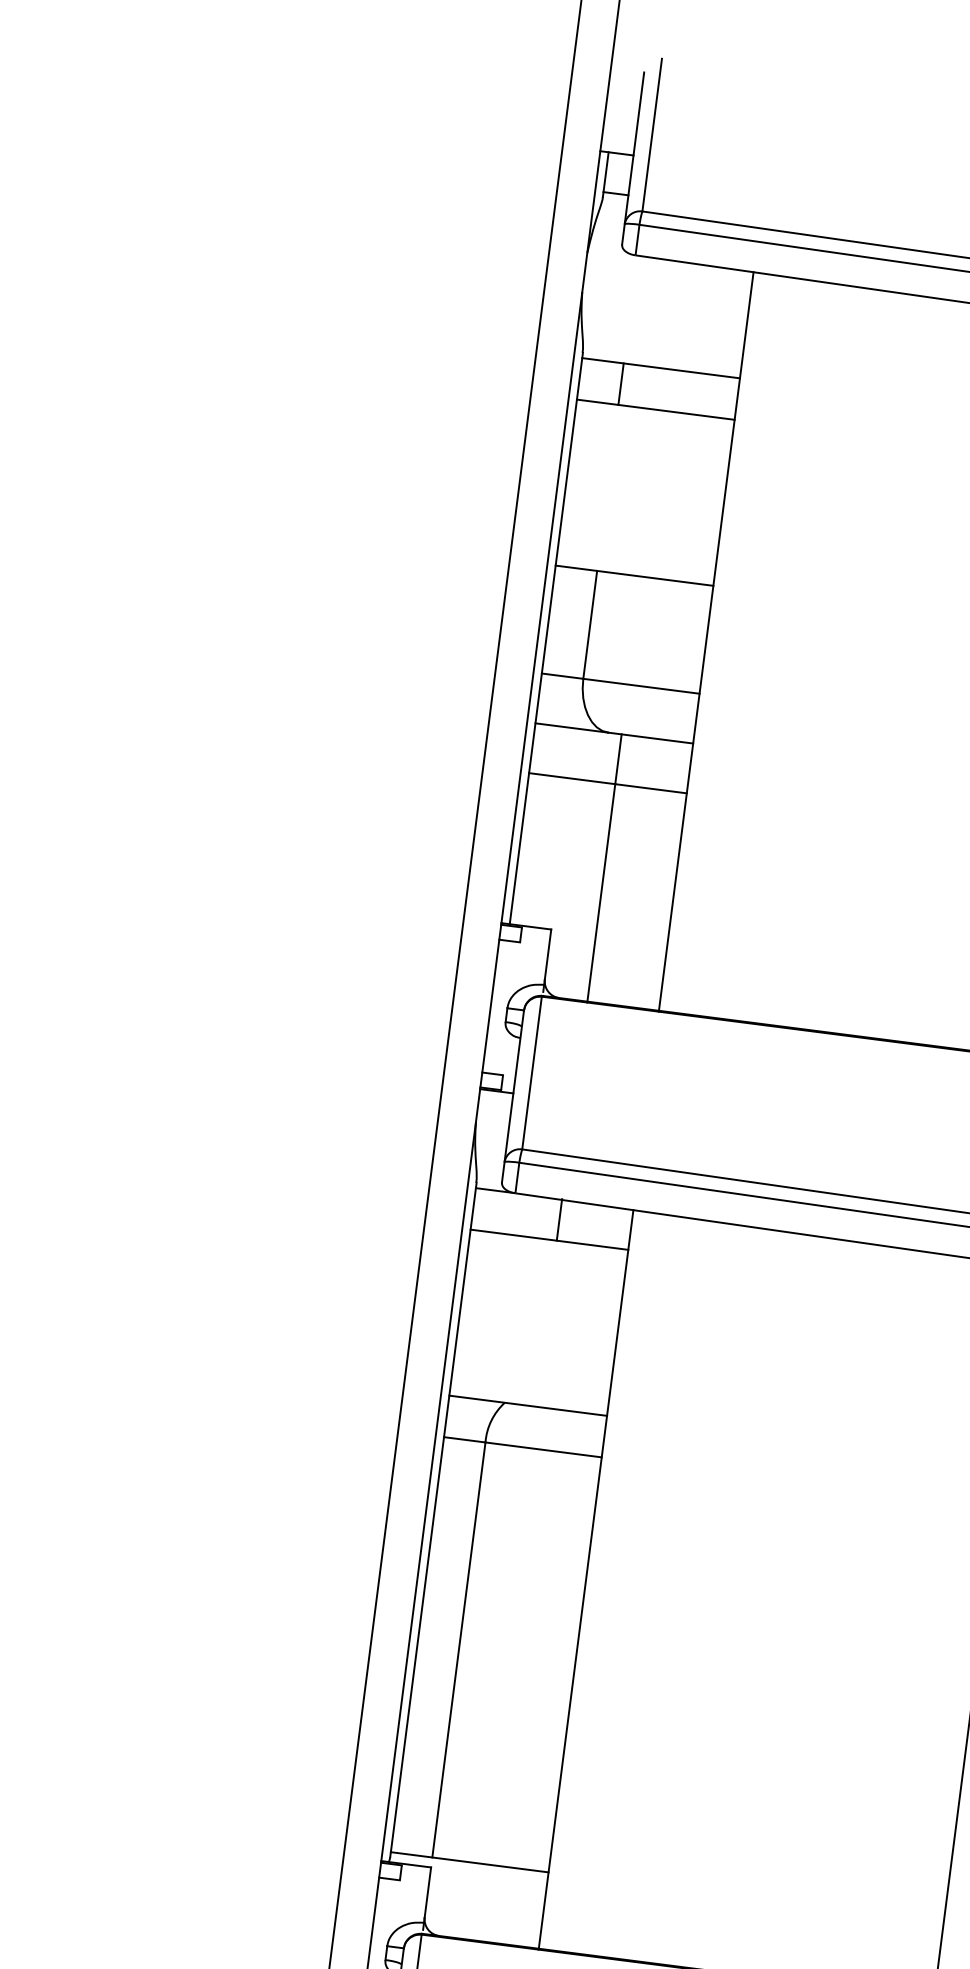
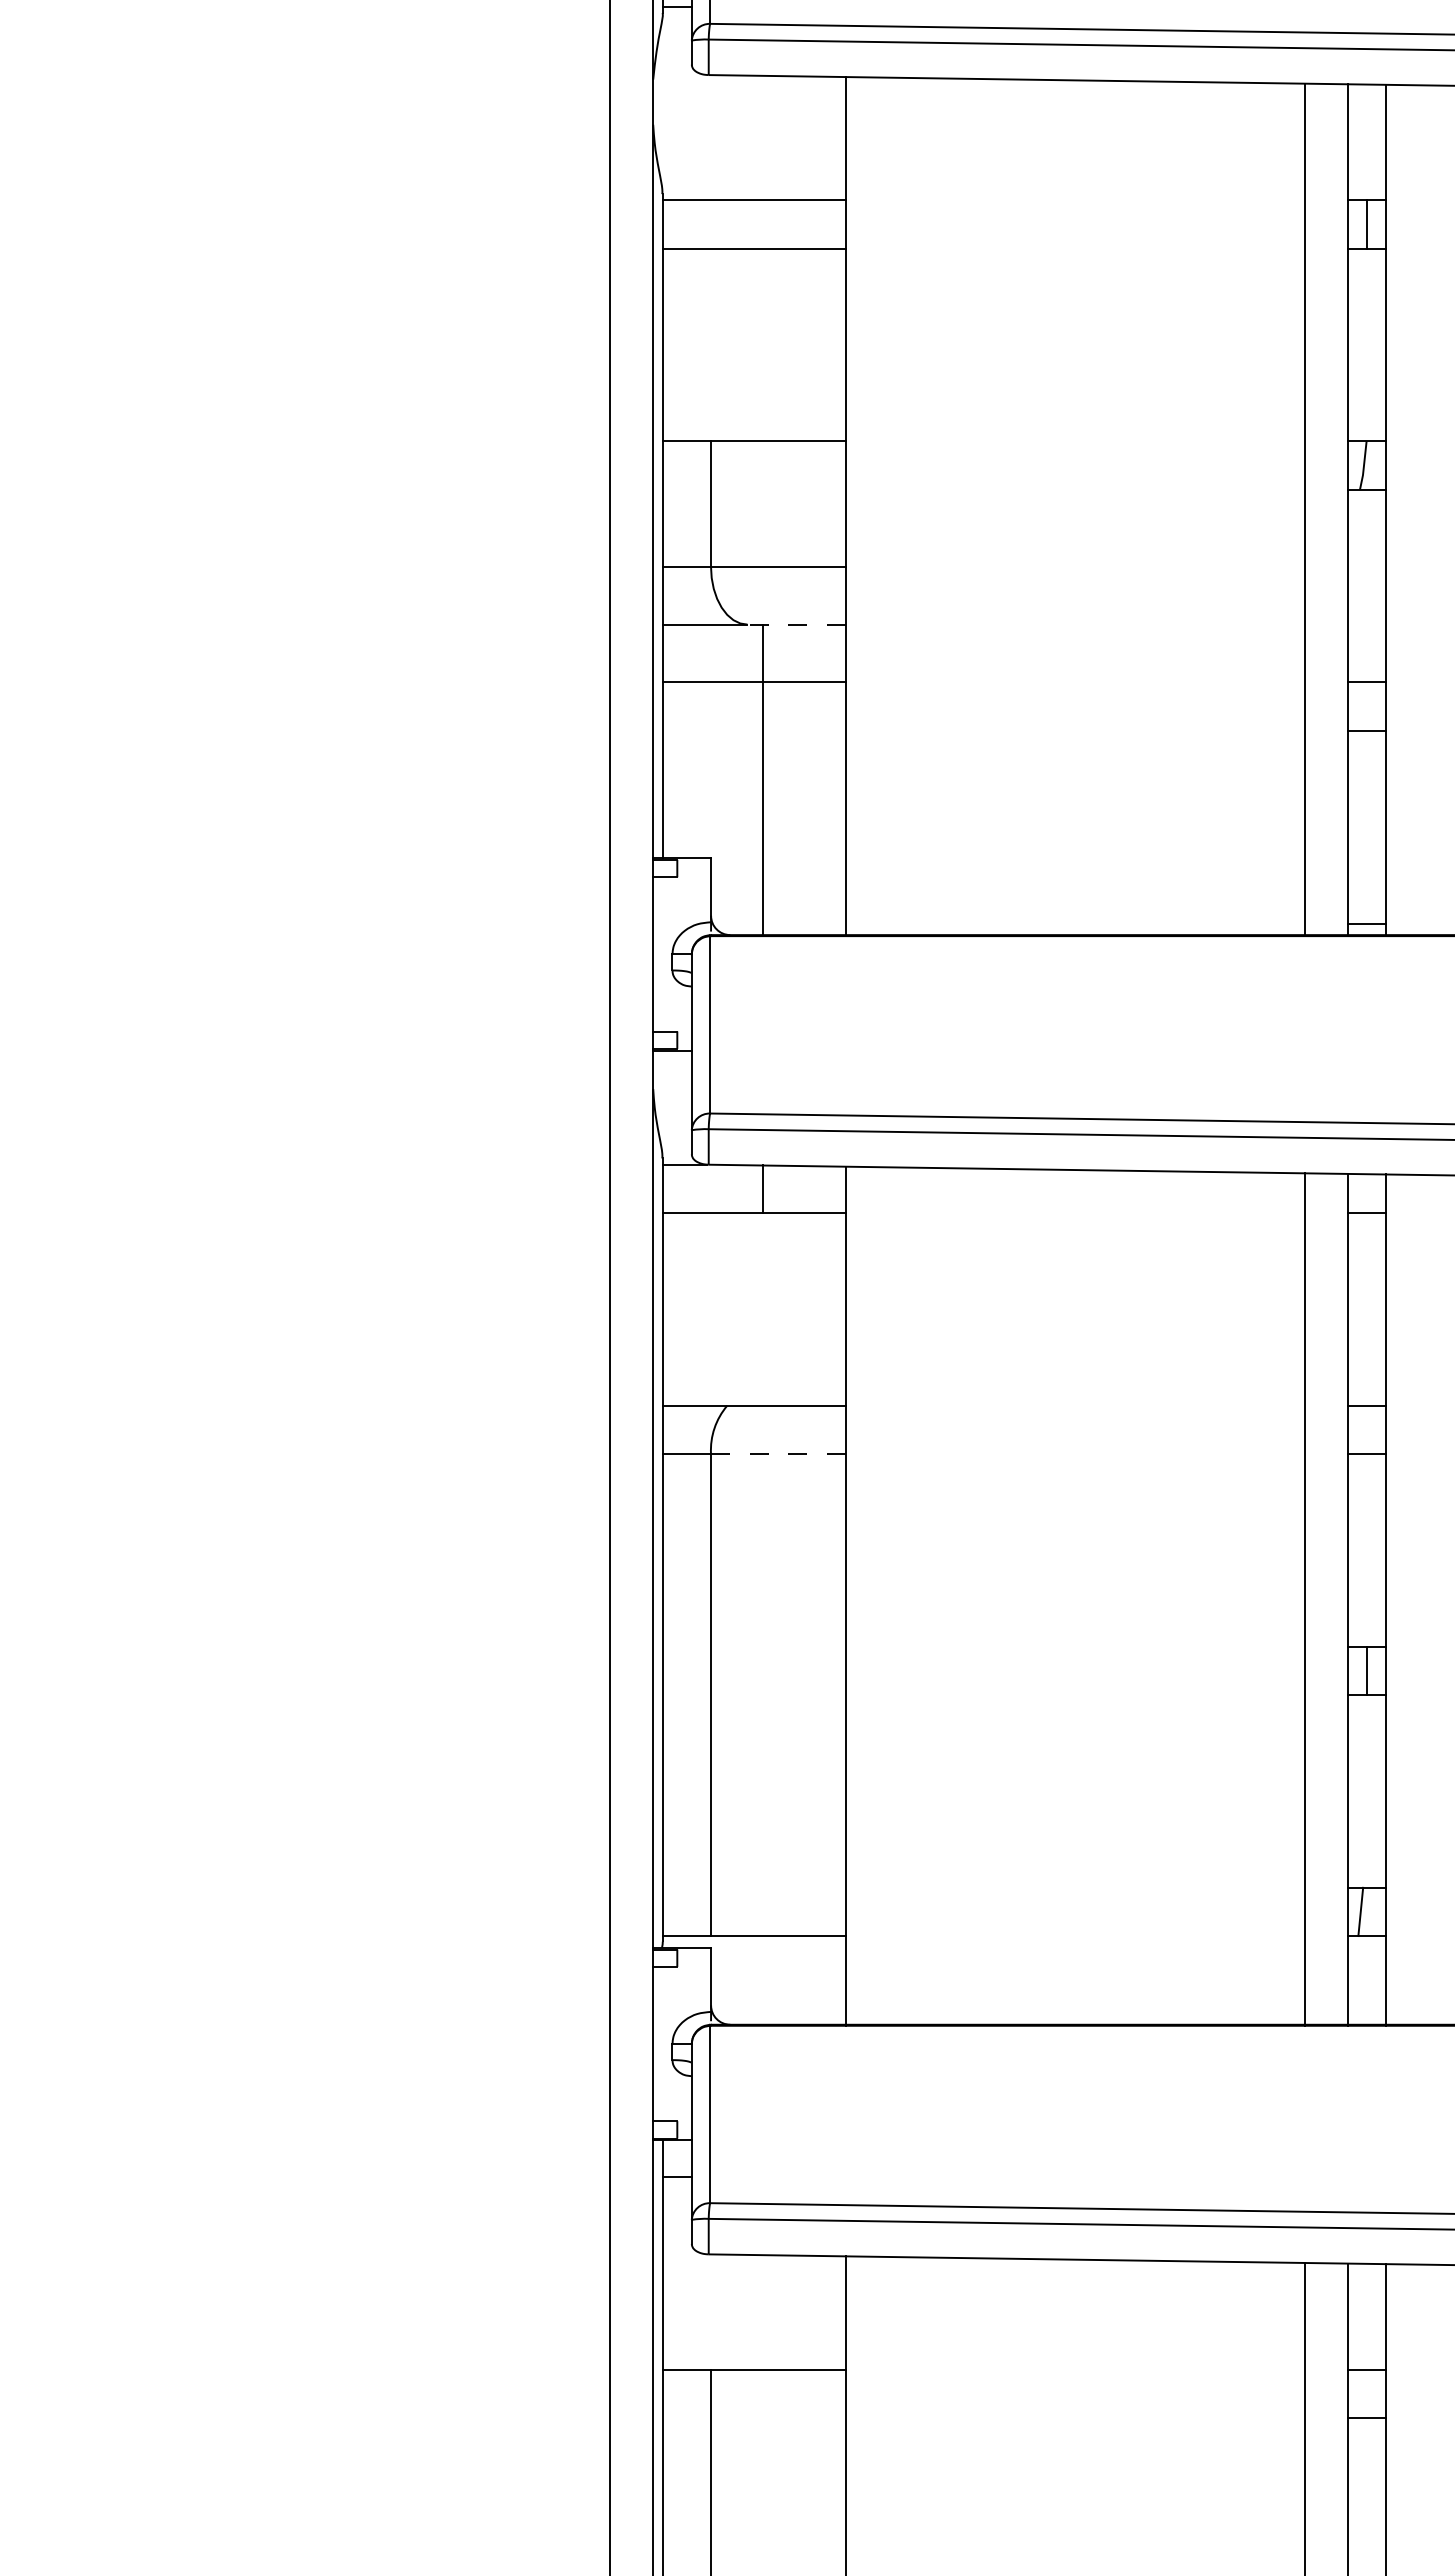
line: (621, 384) -> (711, 224), removed
line: (650, 737) -> (796, 624), solid -> dashed
line: (543, 1449) -> (778, 1453), solid -> dashed

